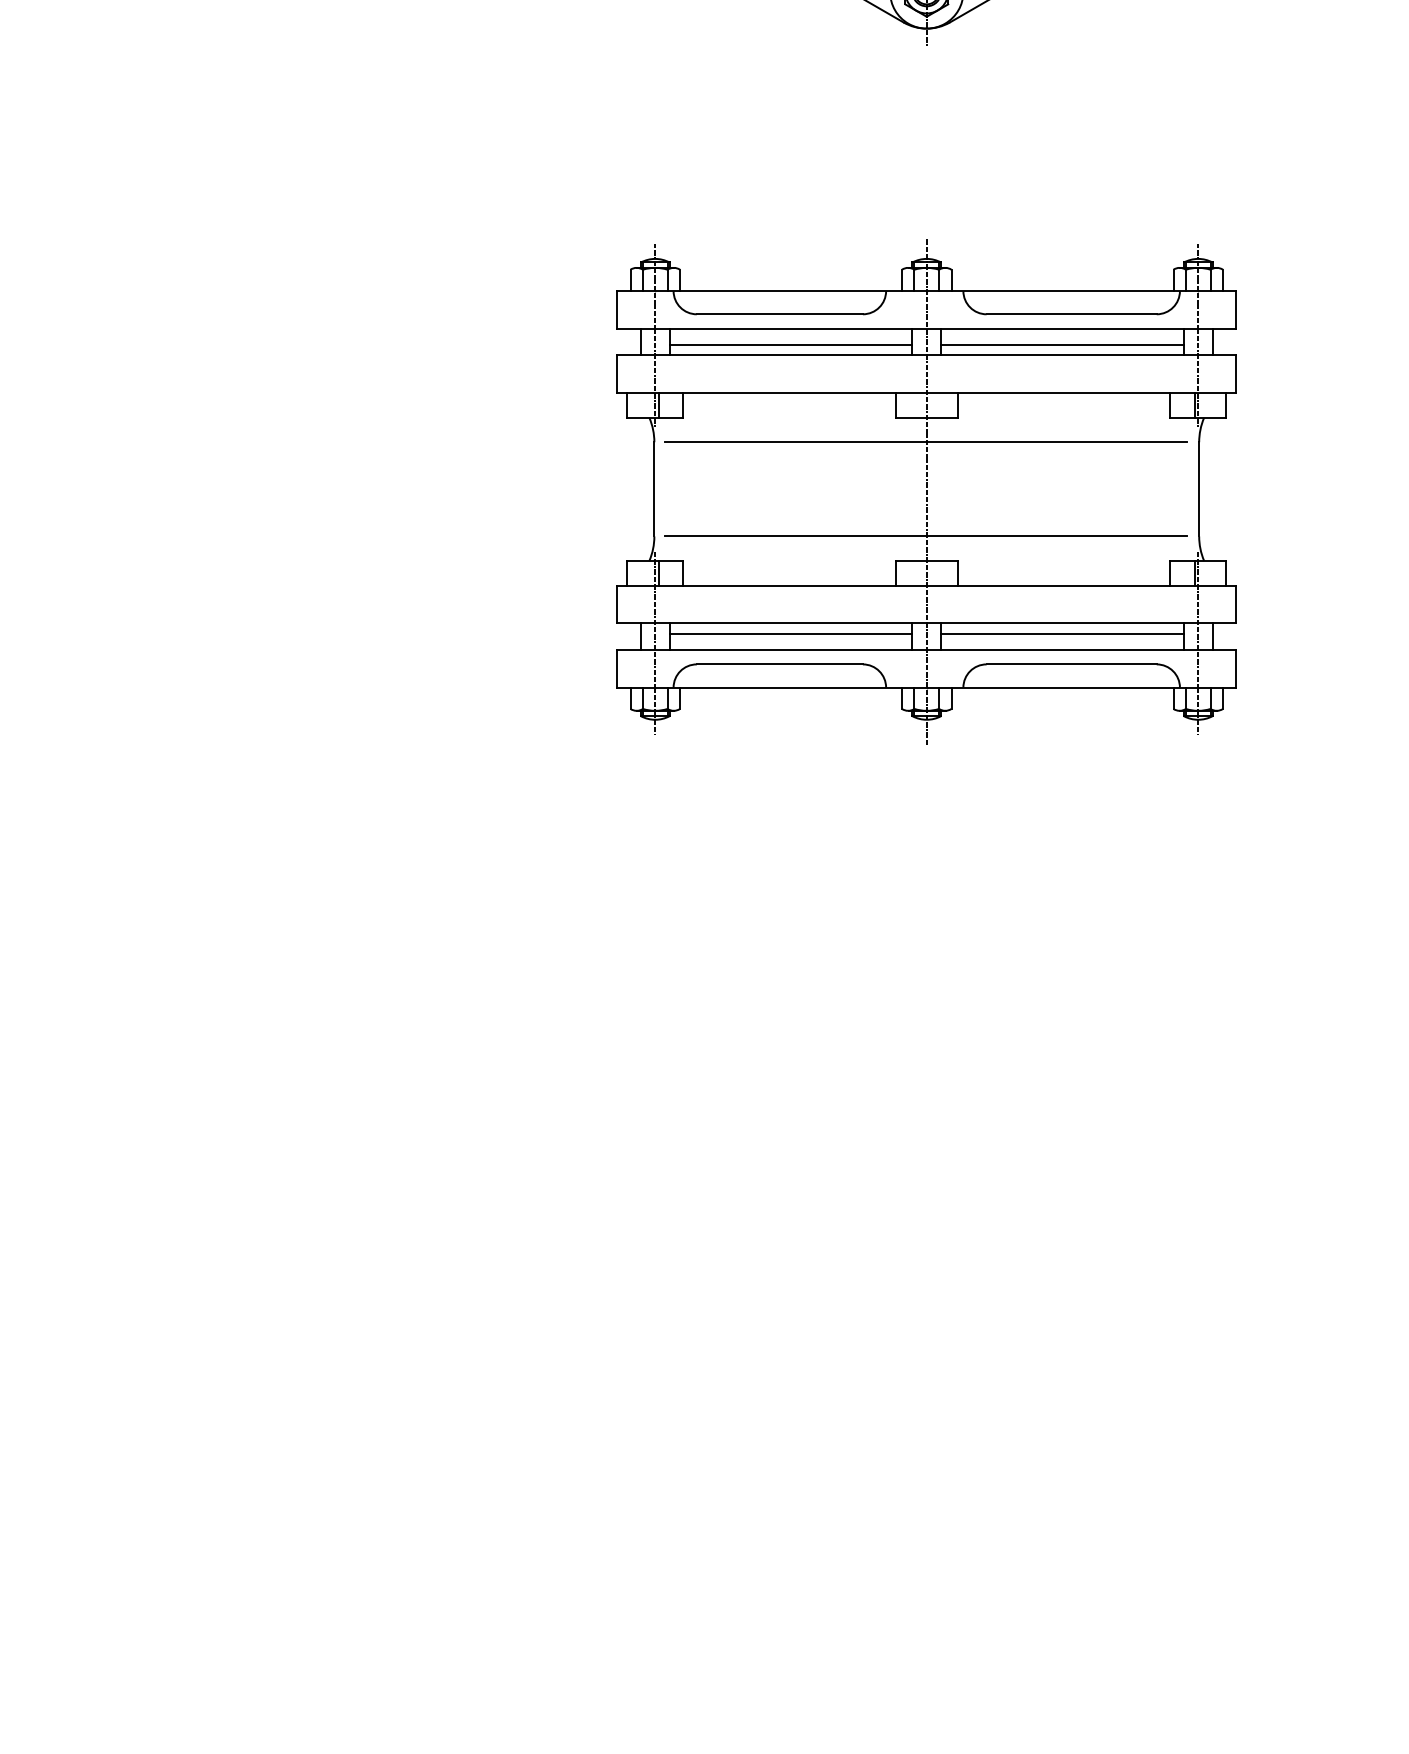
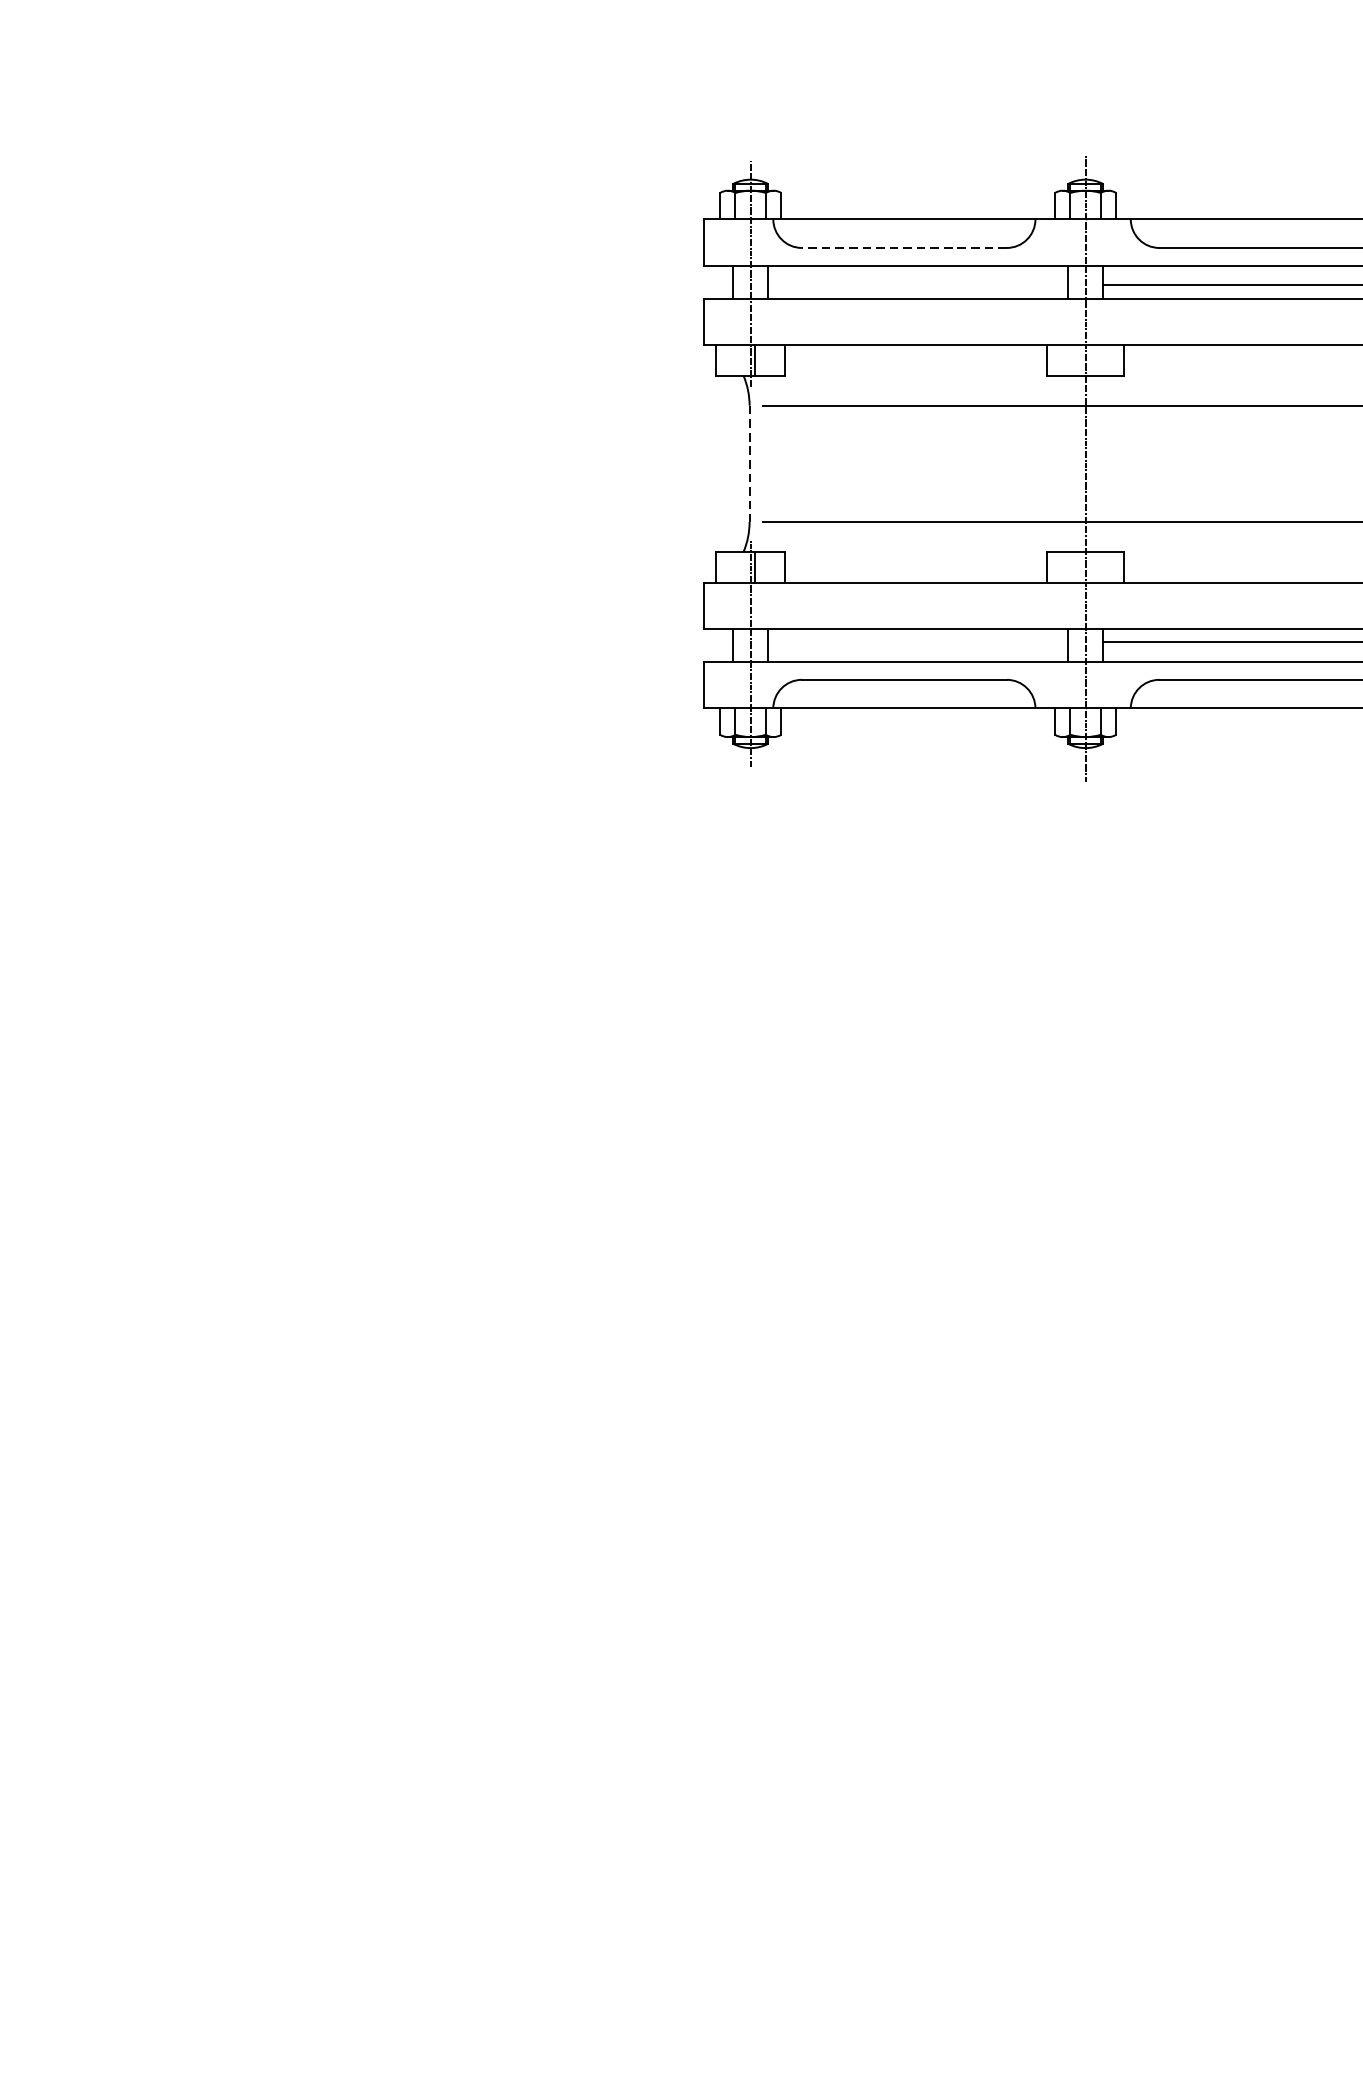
line: (779, 314) -> (903, 248), solid -> dashed
line: (790, 344) -> (917, 285), removed
line: (654, 489) -> (749, 464), solid -> dashed
line: (790, 634) -> (917, 642), removed

